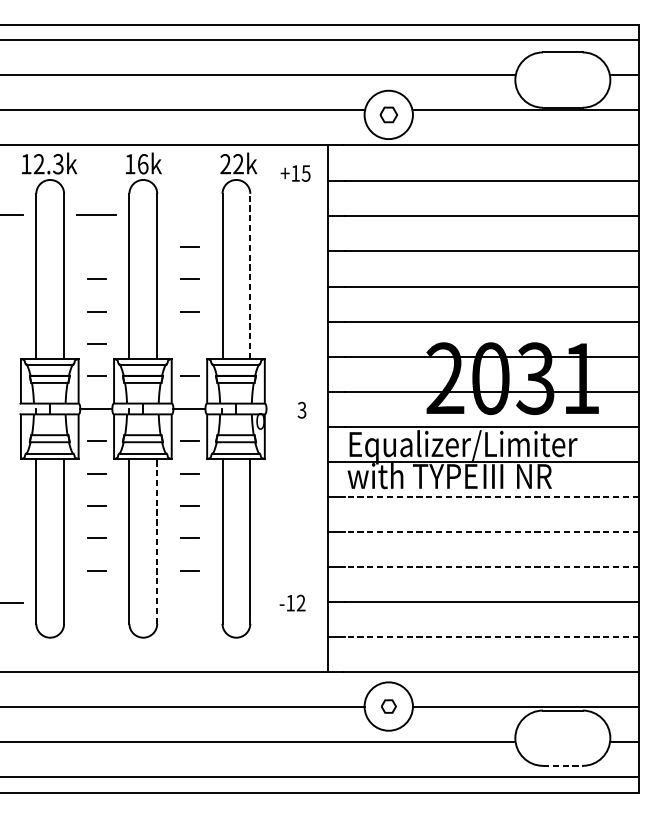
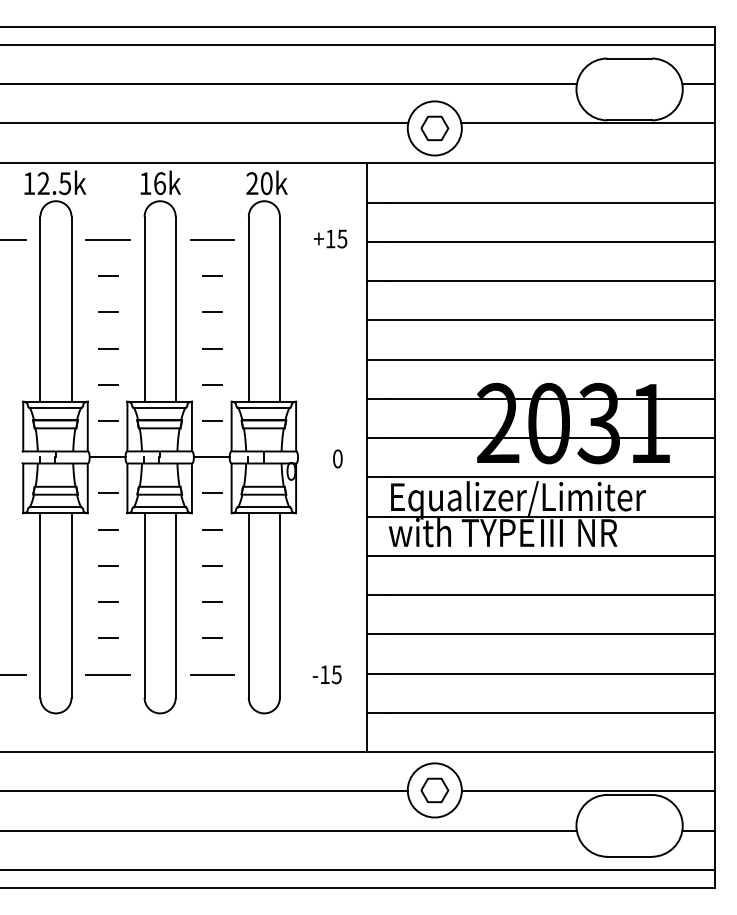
part: (388, 114) -> (434, 128), size x1.43
text: (58, 164) -> (65, 183), 12.3k -> 12.5k
text: (238, 164) -> (266, 183), 22k -> 20k
text: (295, 173) -> (330, 238), moved
line: (190, 214) -> (212, 239), added
line: (97, 246) -> (108, 275), added
line: (249, 275) -> (279, 308), dashed -> solid
line: (190, 343) -> (212, 384), added
text: (301, 409) -> (337, 458), 3 -> 0
line: (491, 496) -> (549, 555), dashed -> solid
line: (491, 532) -> (549, 595), dashed -> solid
line: (157, 541) -> (175, 605), dashed -> solid
line: (491, 567) -> (549, 634), dashed -> solid
line: (96, 602) -> (107, 674), added
line: (190, 602) -> (212, 674), added
text: (300, 602) -> (336, 674), -12 -> -15
line: (491, 636) -> (549, 712), dashed -> solid
part: (388, 706) -> (434, 790), size x1.67
line: (563, 765) -> (630, 856), dashed -> solid

